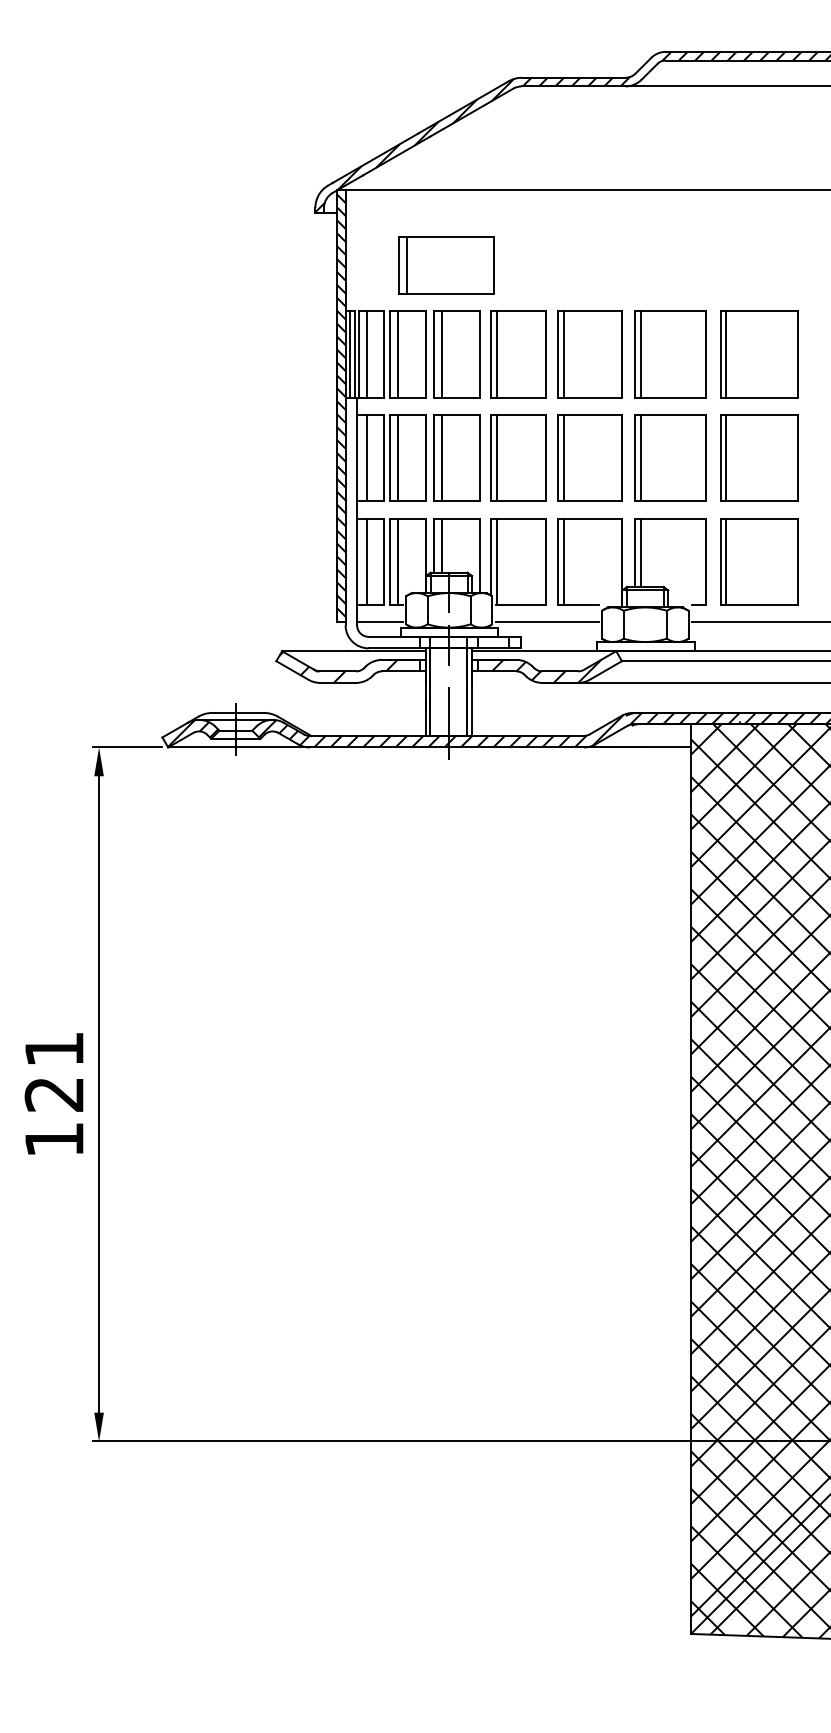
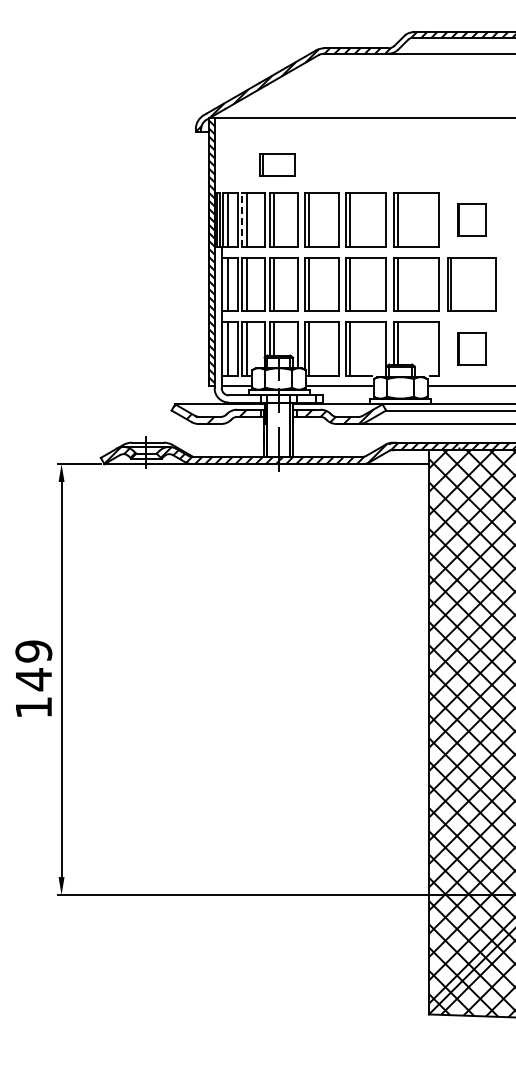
part: (446, 264) -> (277, 164), size x0.6
part: (759, 353) -> (471, 219), size x0.6
line: (390, 355) -> (242, 220), solid -> dashed
part: (759, 561) -> (471, 348), size x0.6
text: (53, 1071) -> (33, 665), 121 -> 149

